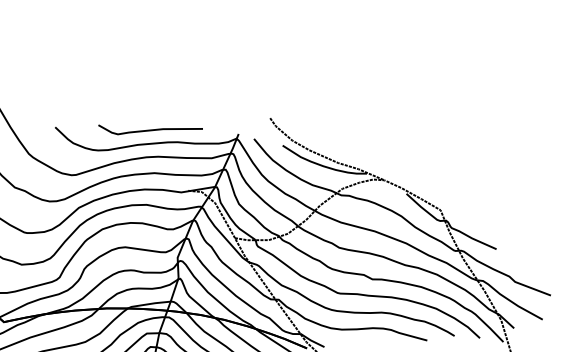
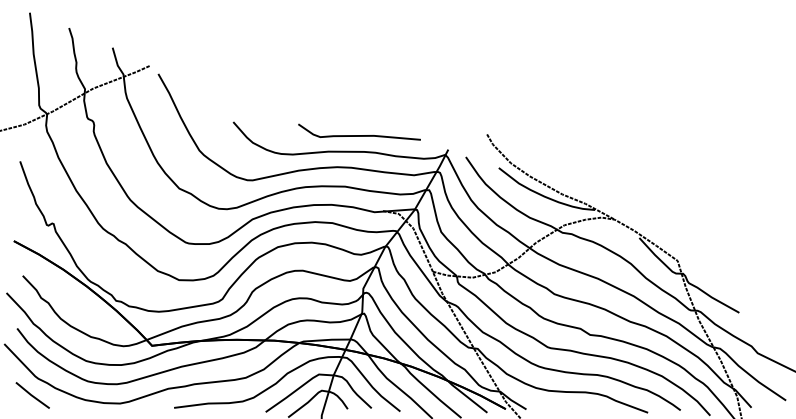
curve: (150, 129) -> (359, 135), moved

